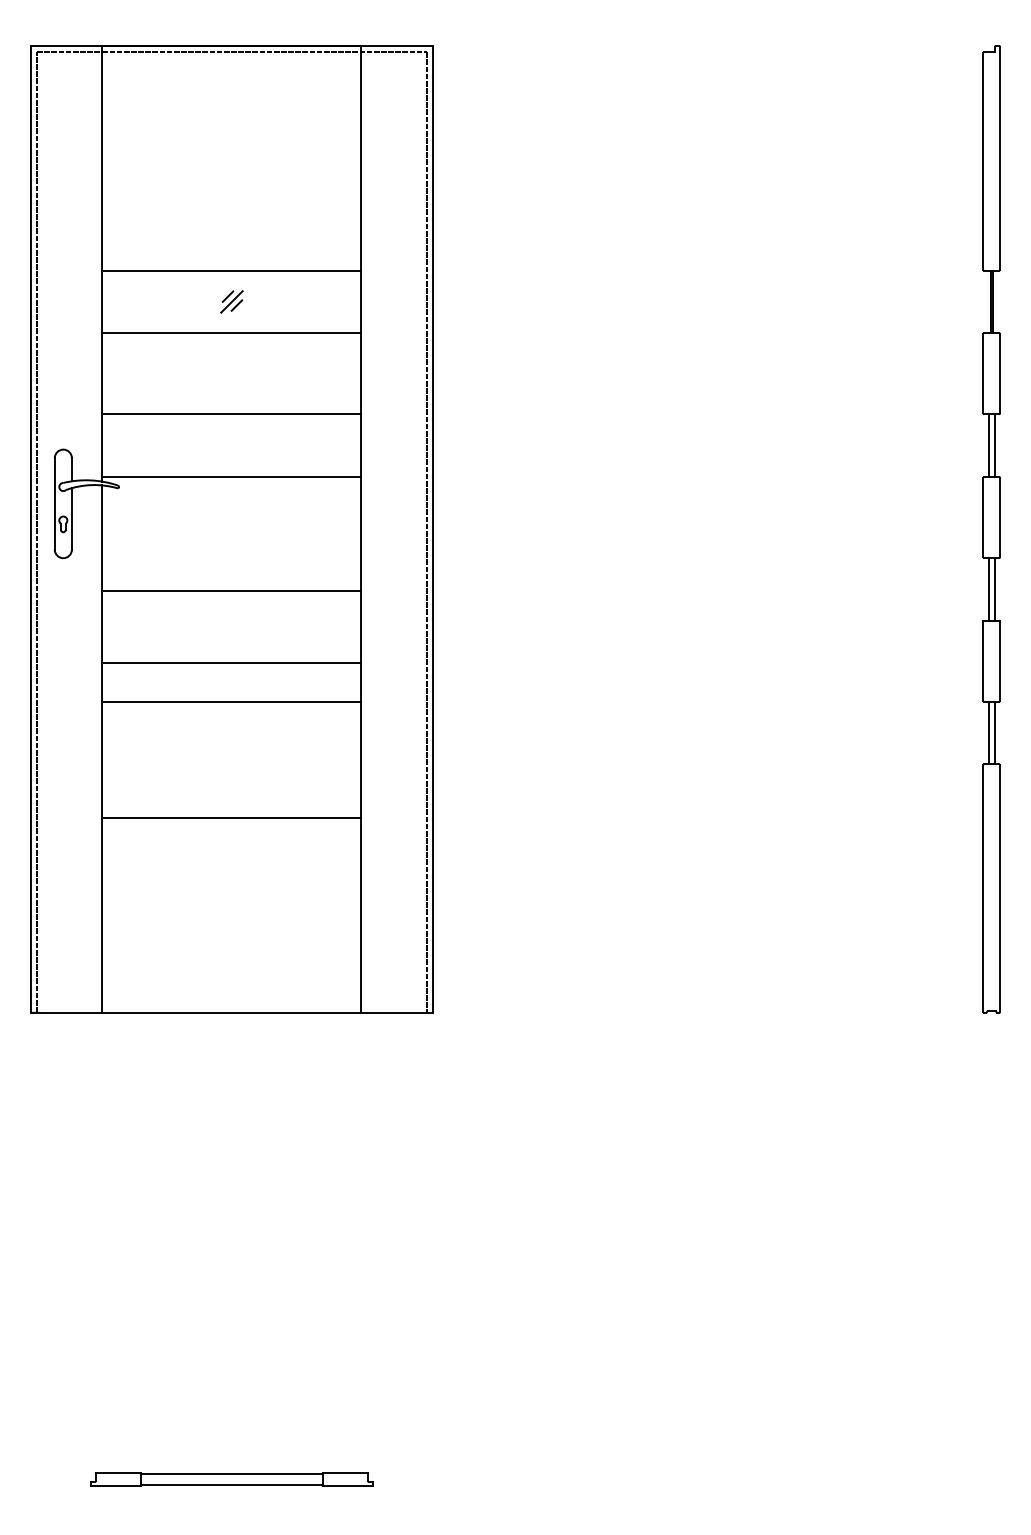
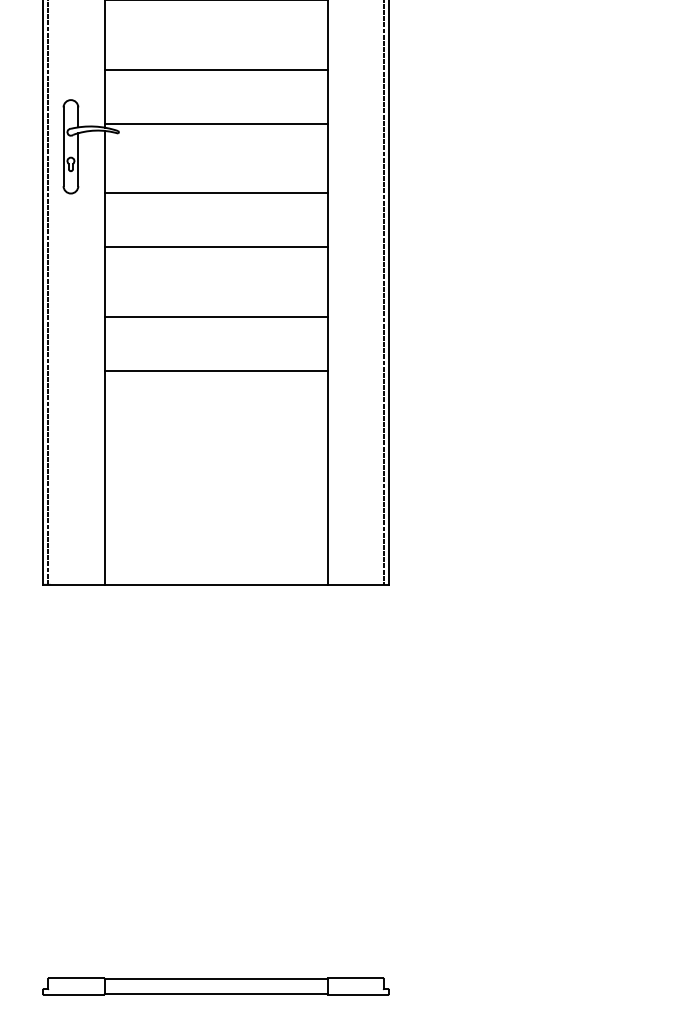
line: (231, 590) -> (215, 192), moved
line: (231, 662) -> (215, 247), moved
line: (231, 818) -> (215, 371), moved
part: (231, 1479) -> (215, 986), size x1.43

